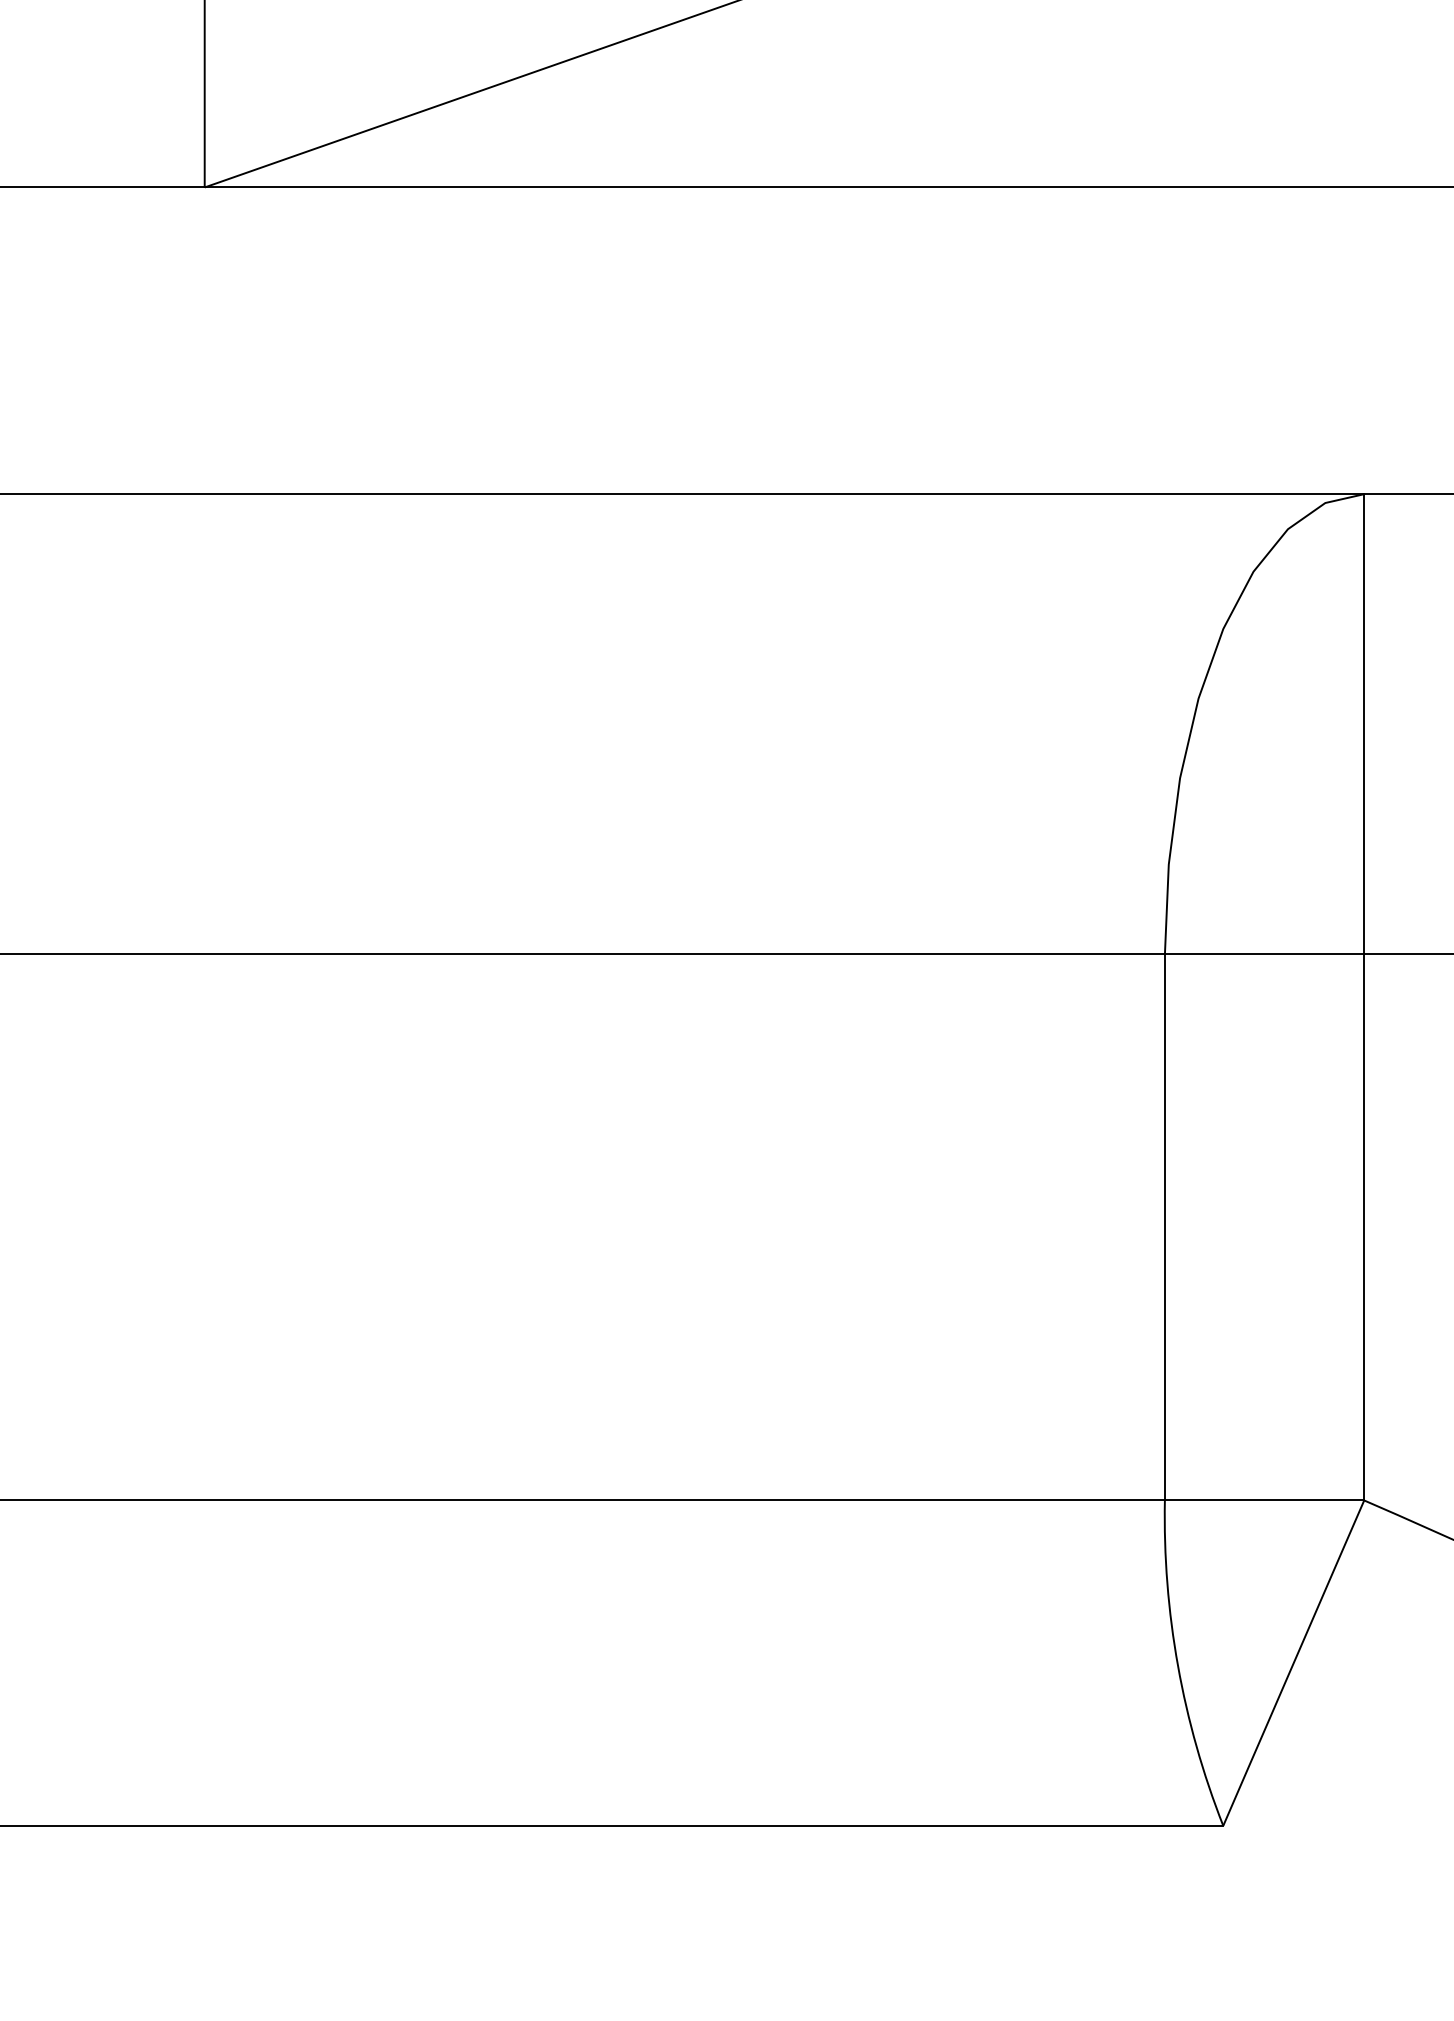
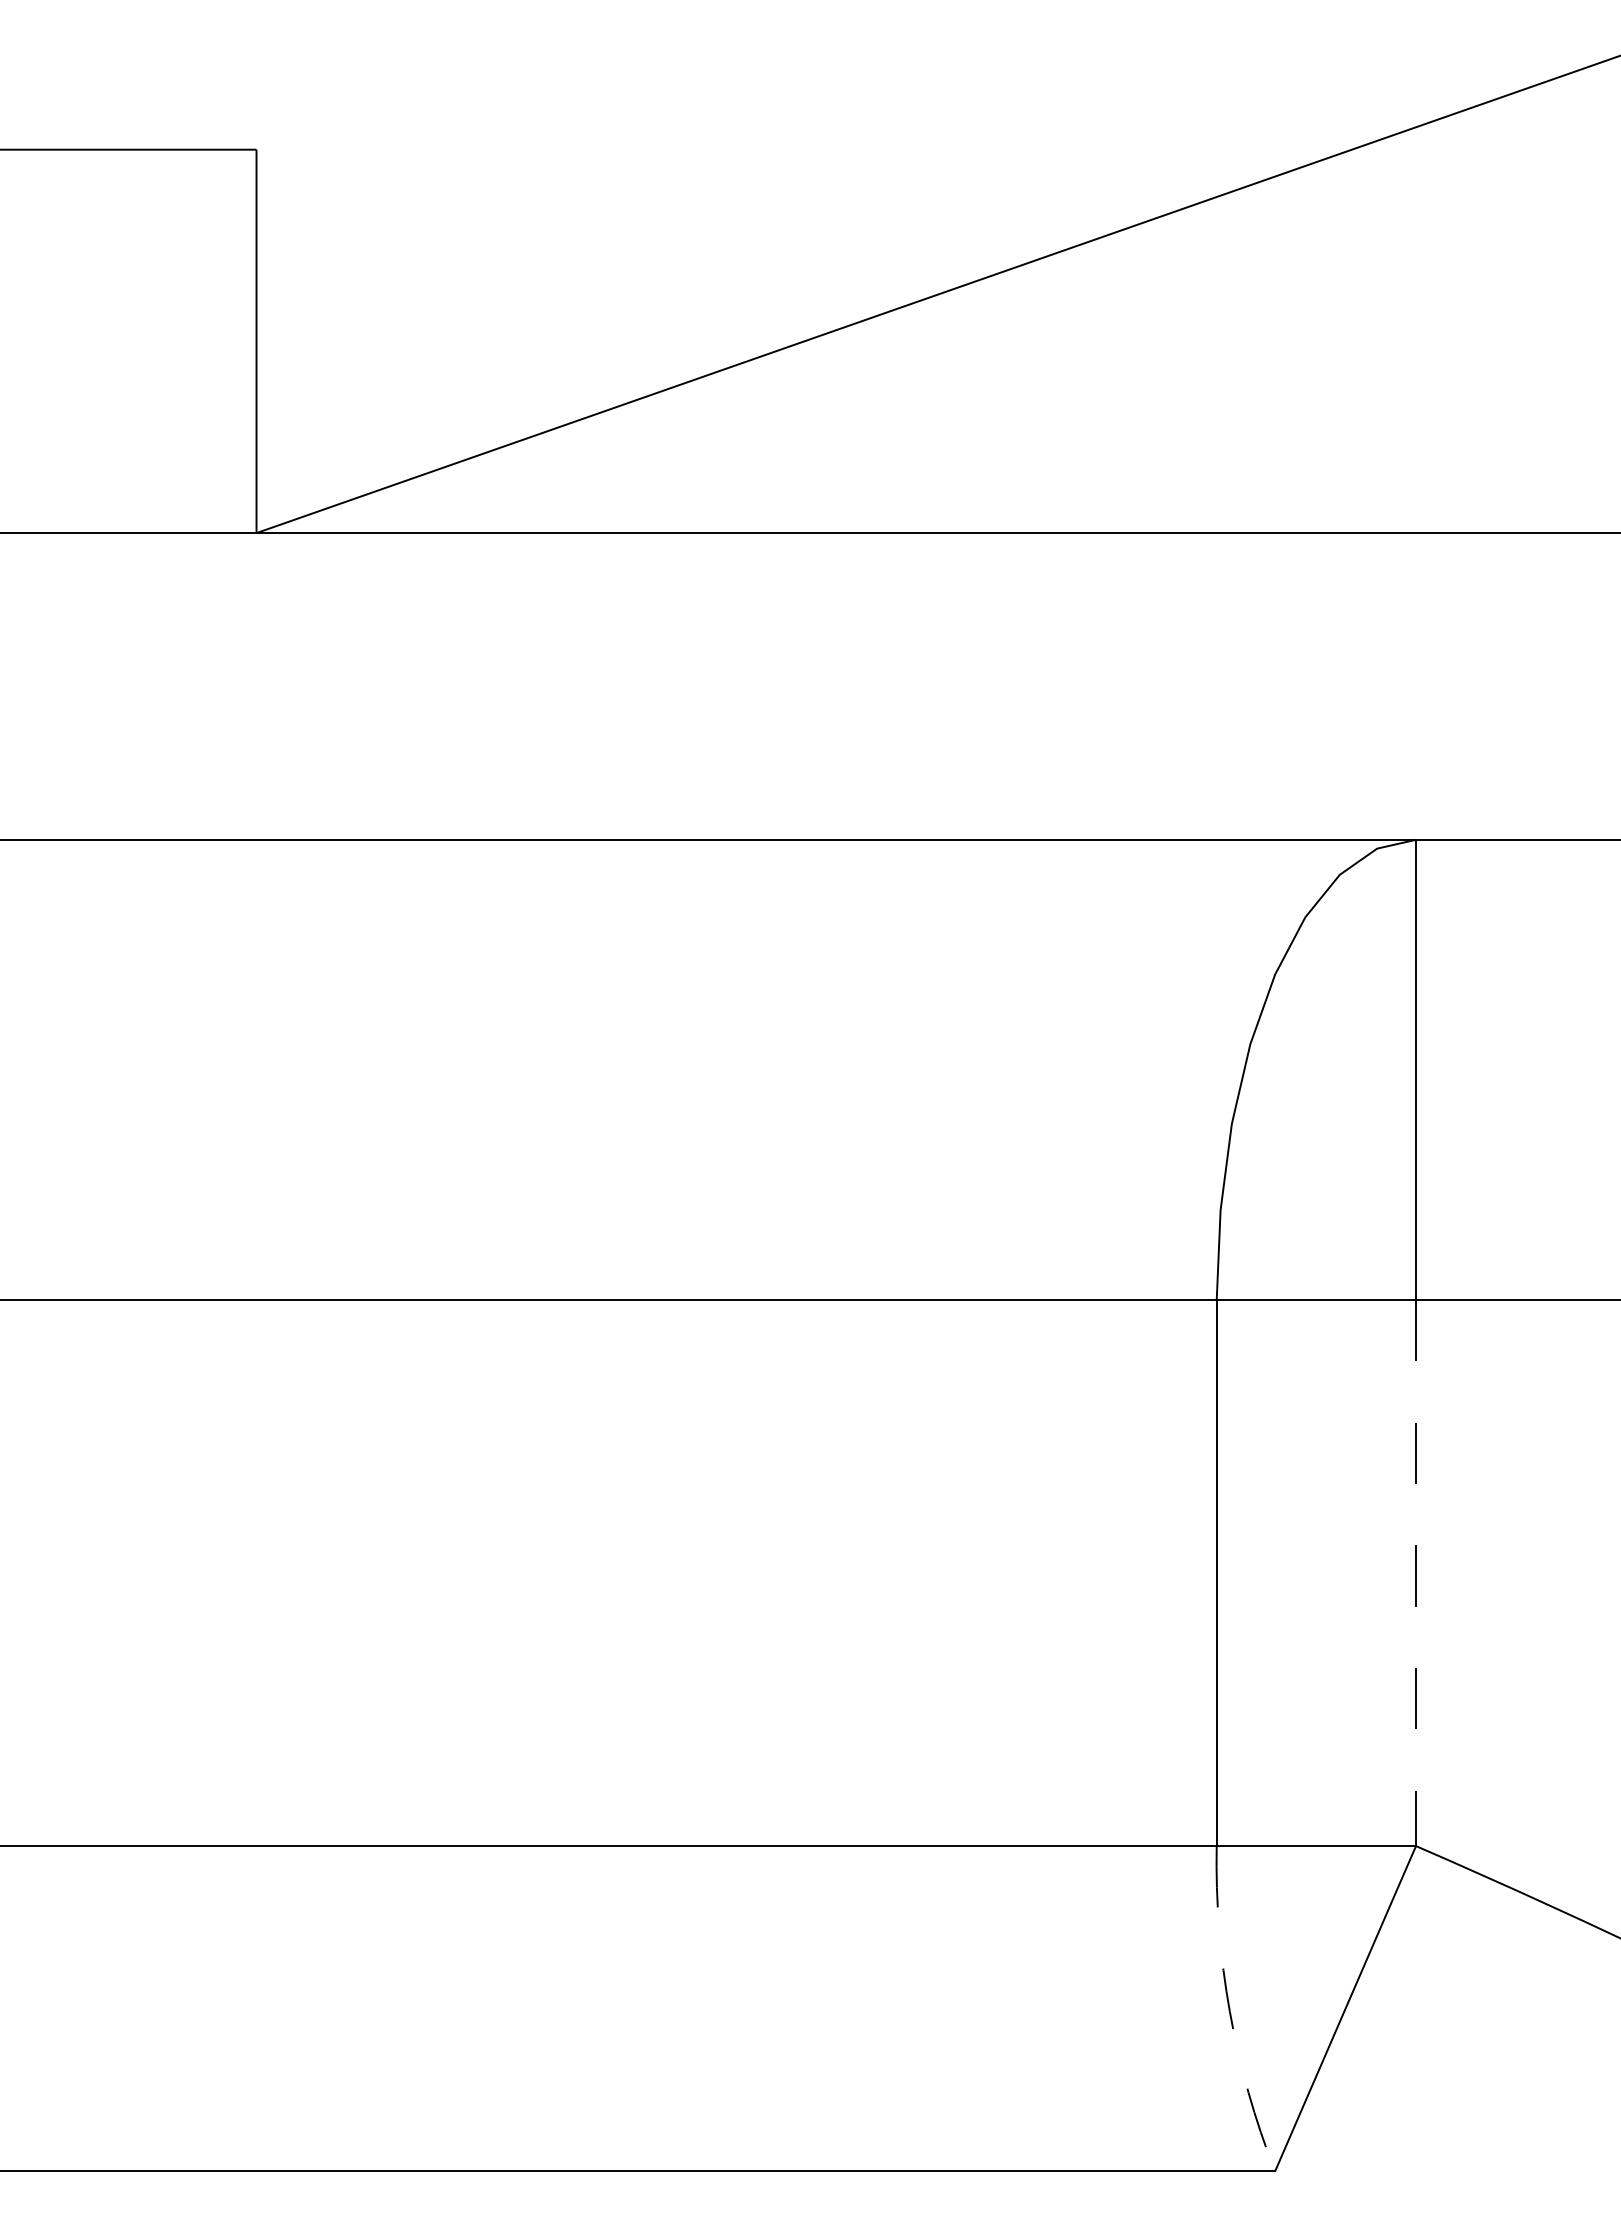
line: (1364, 1227) -> (1416, 1573), solid -> dashed
arc: (1177, 1665) -> (1229, 2011), solid -> dashed

